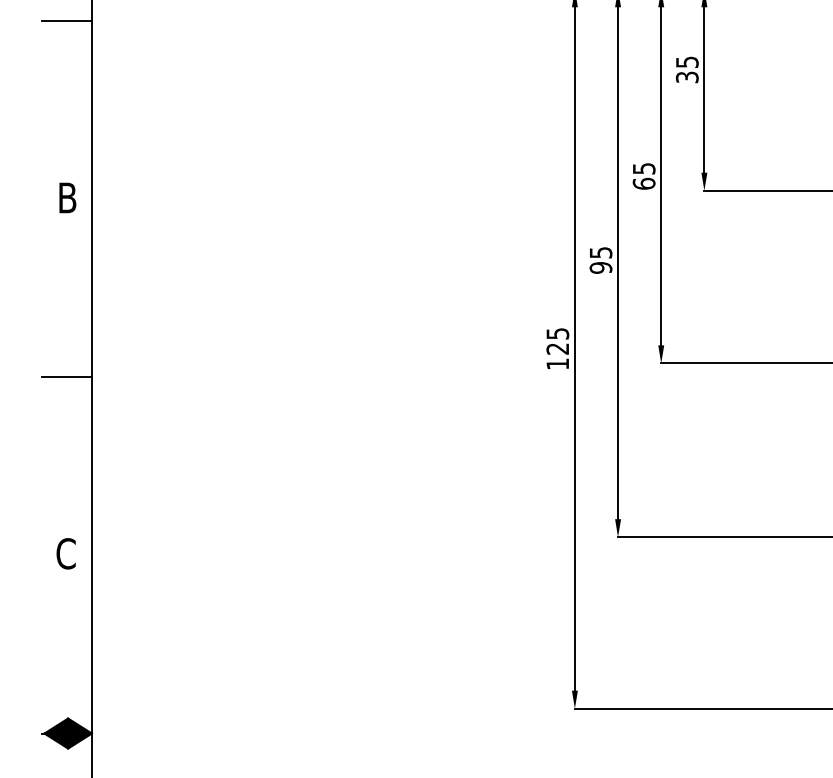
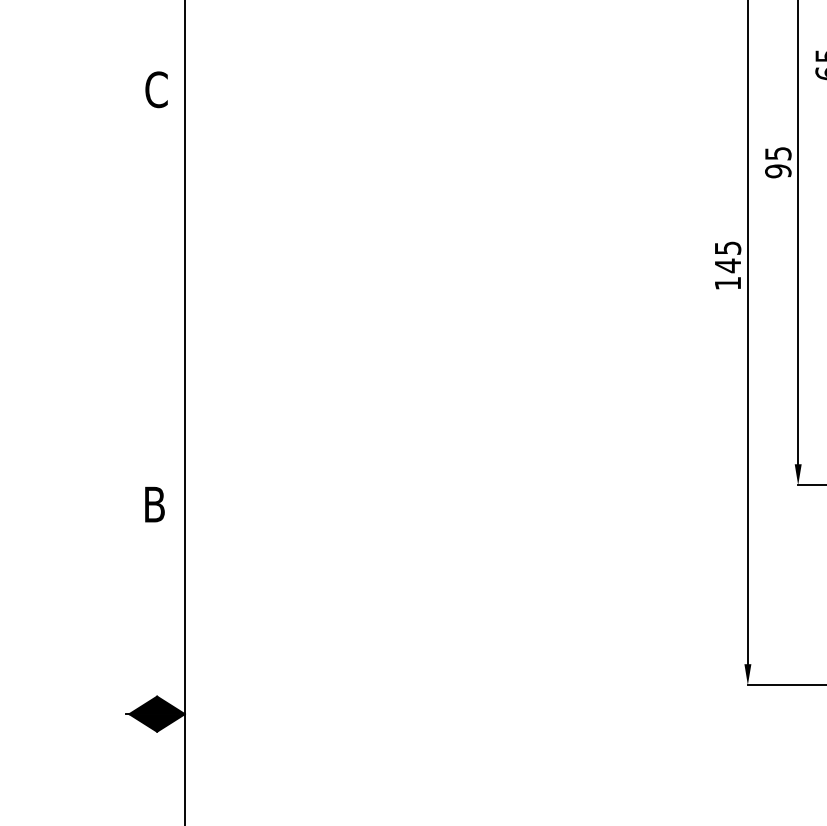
text: (67, 197) -> (156, 89), B -> C
text: (557, 348) -> (727, 265), 125 -> 145
line: (66, 377) -> (155, 299), removed
text: (65, 553) -> (154, 504), C -> B

